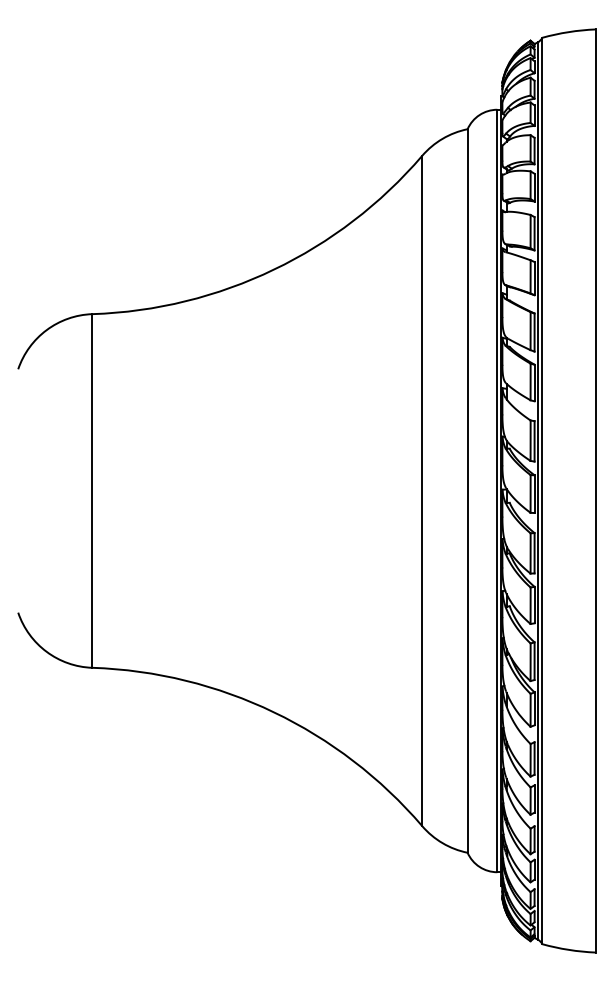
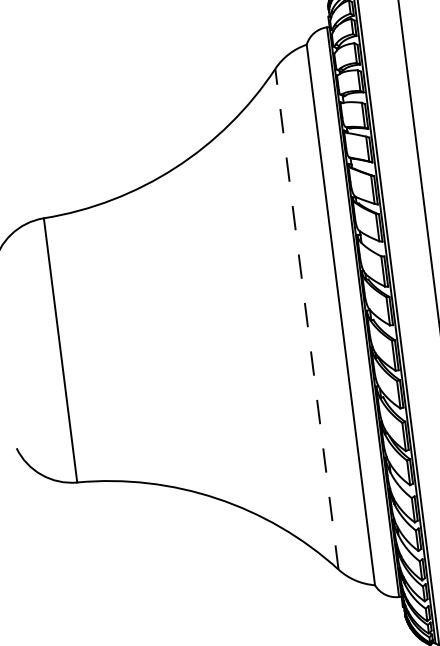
line: (422, 490) -> (307, 318), solid -> dashed

